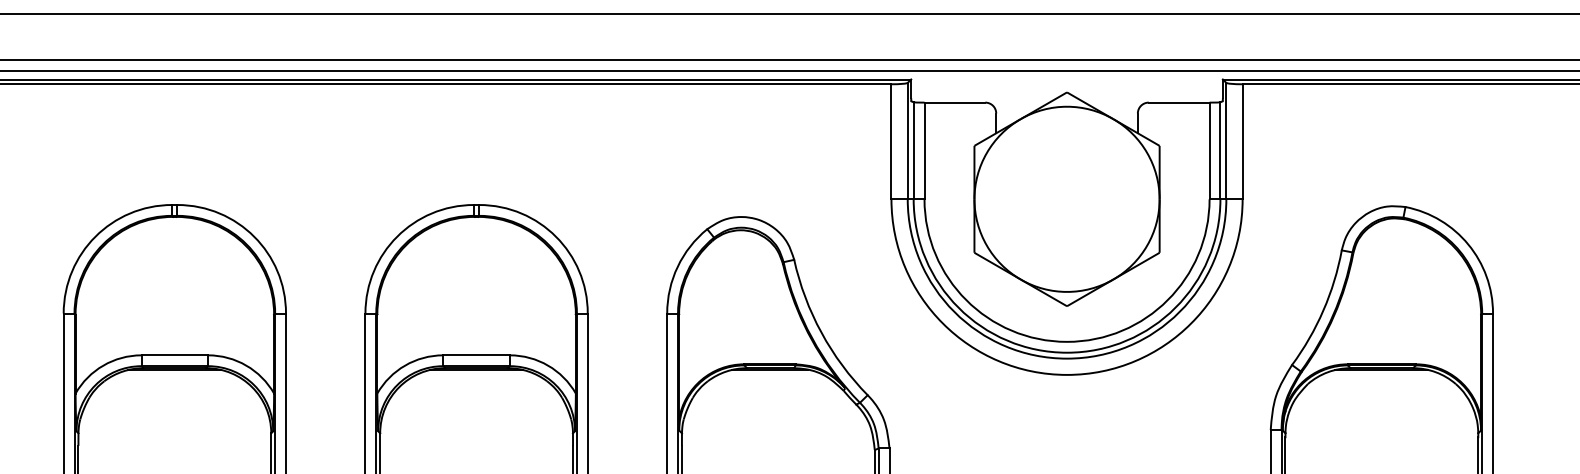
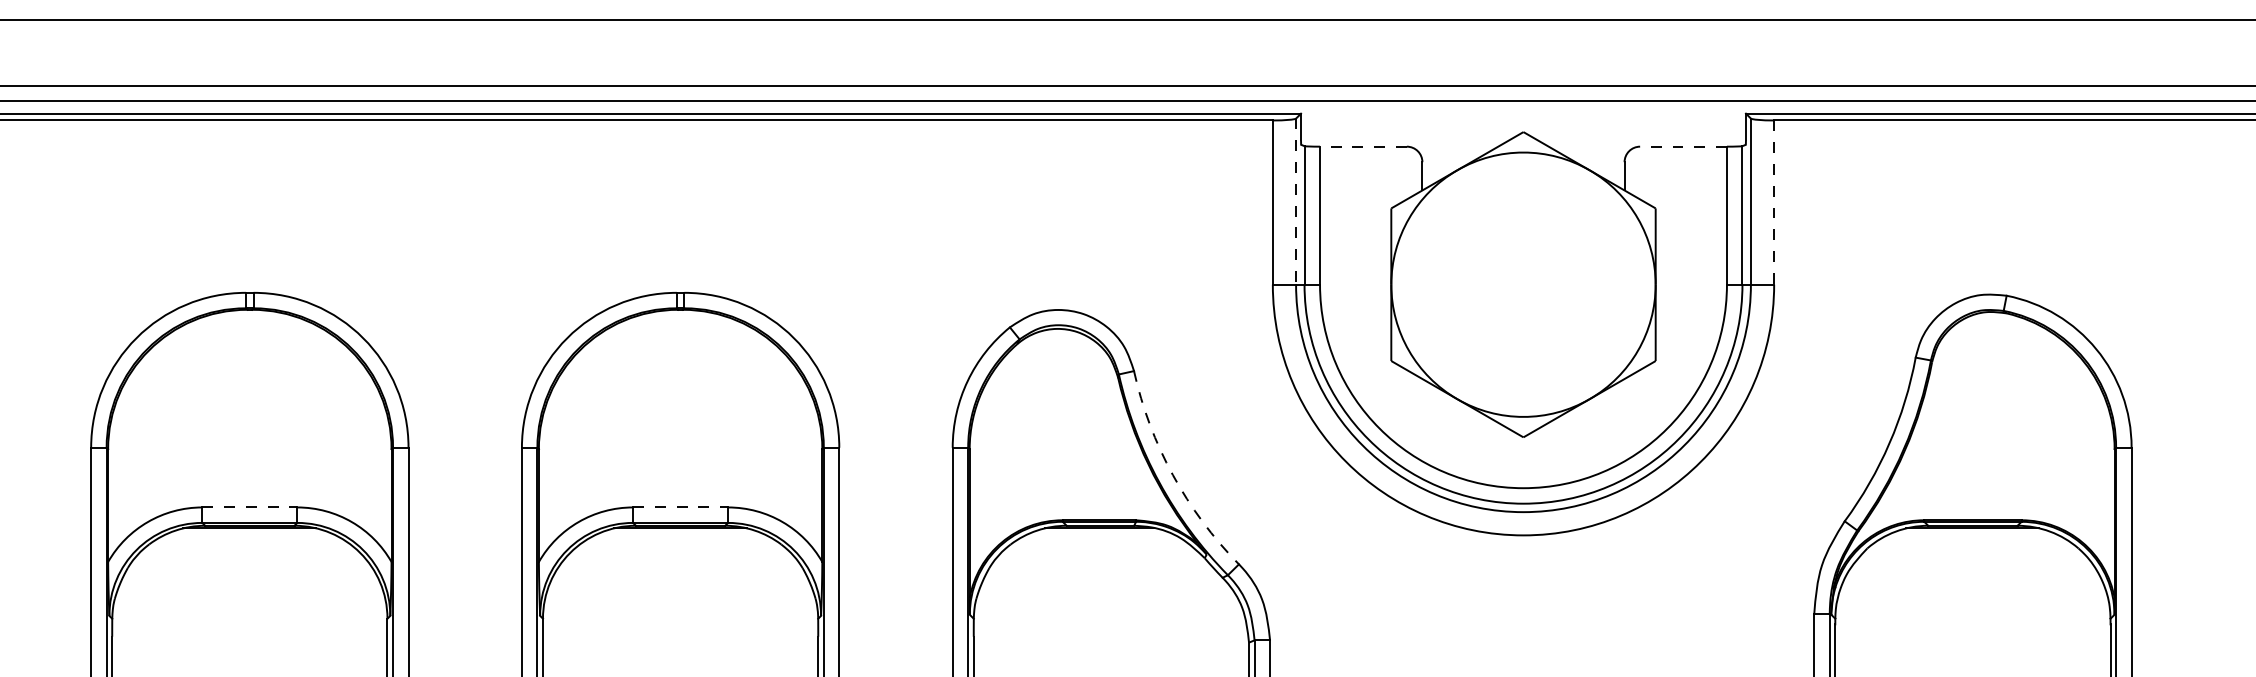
line: (954, 102) -> (1362, 146), solid -> dashed
line: (1179, 102) -> (1683, 146), solid -> dashed
line: (908, 141) -> (1296, 202), solid -> dashed
line: (1242, 142) -> (1774, 203), solid -> dashed
arc: (821, 332) -> (1172, 475), solid -> dashed
line: (174, 355) -> (249, 507), solid -> dashed
line: (476, 355) -> (680, 507), solid -> dashed

